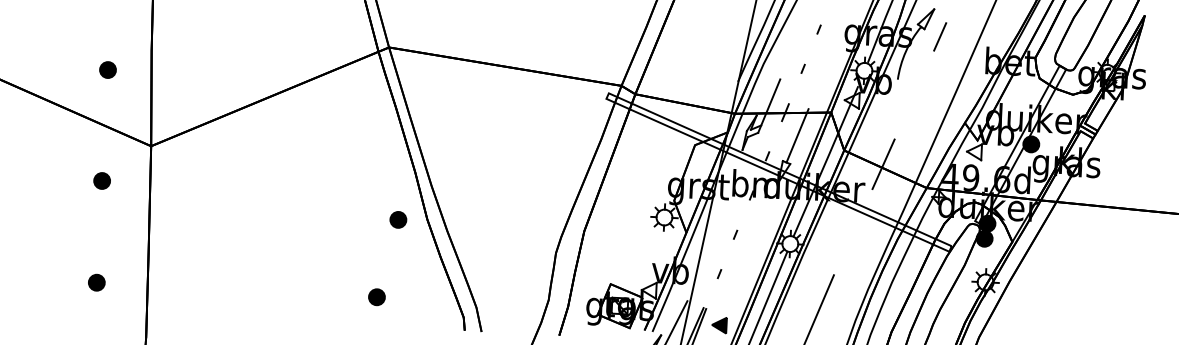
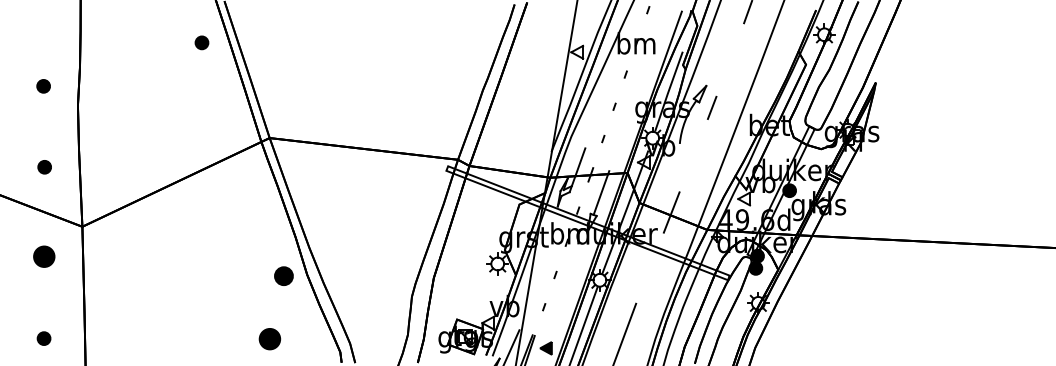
part: (102, 180) -> (44, 256), size x1.6
part: (397, 220) -> (283, 276), size x1.4
part: (376, 297) -> (269, 339), size x1.6

